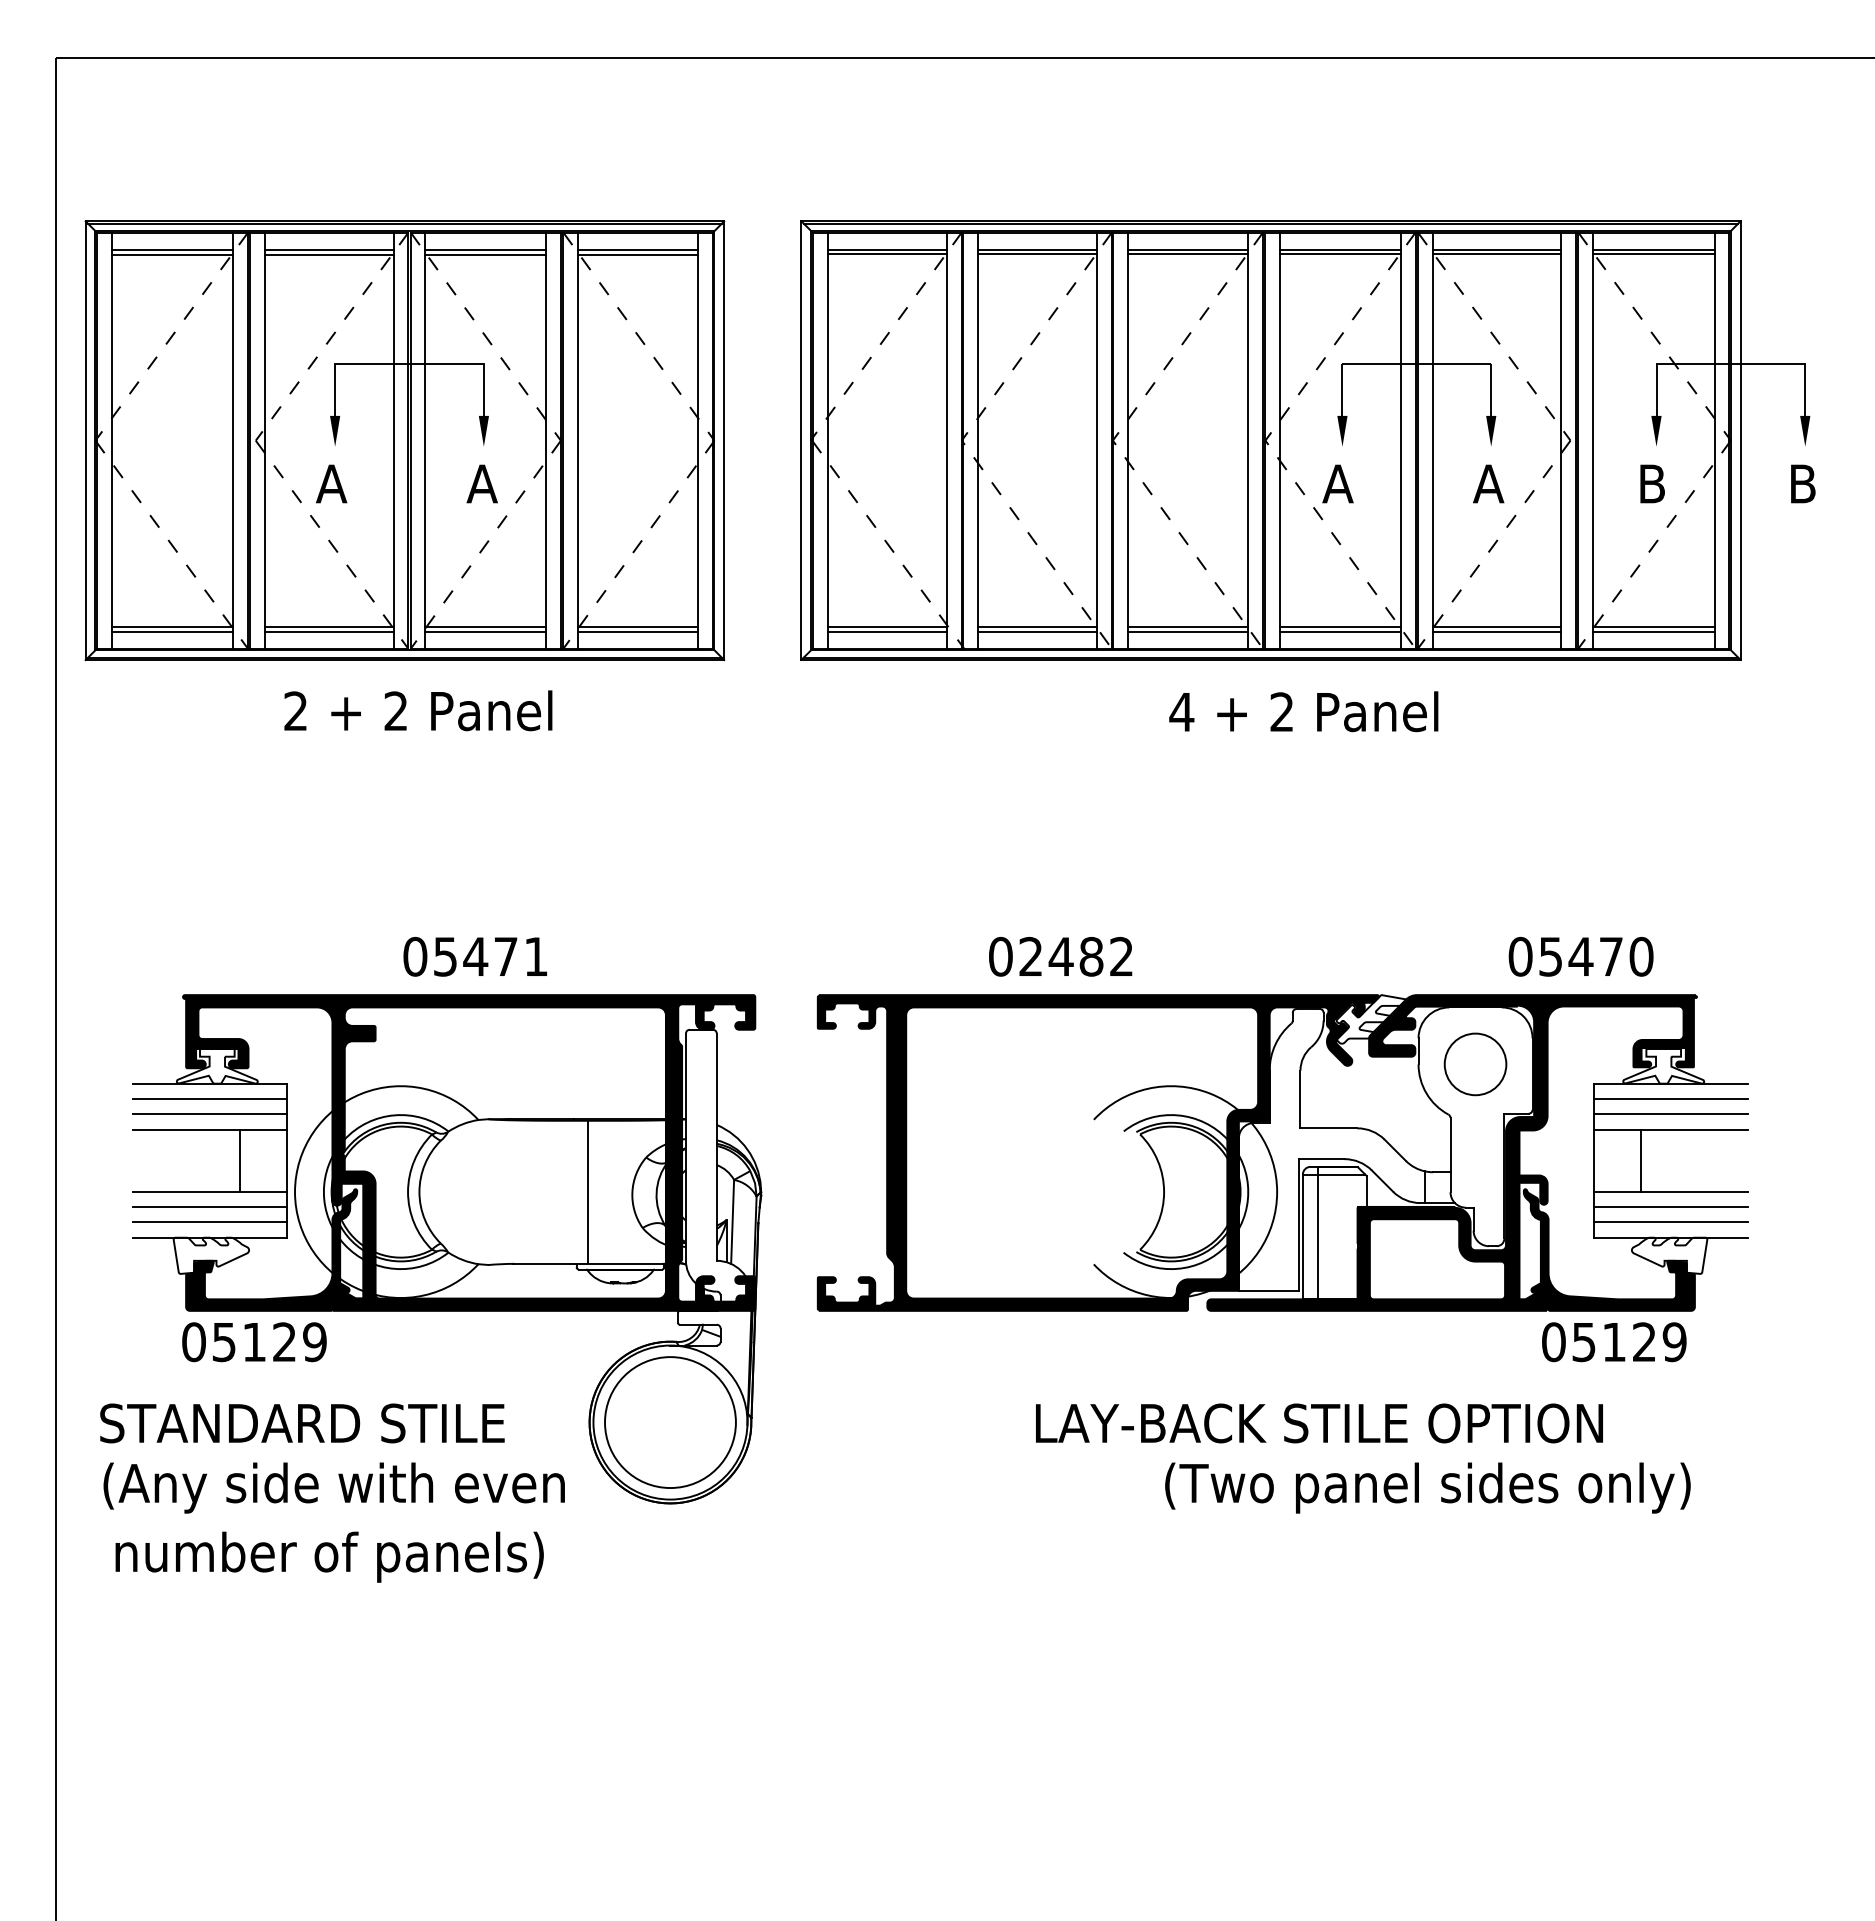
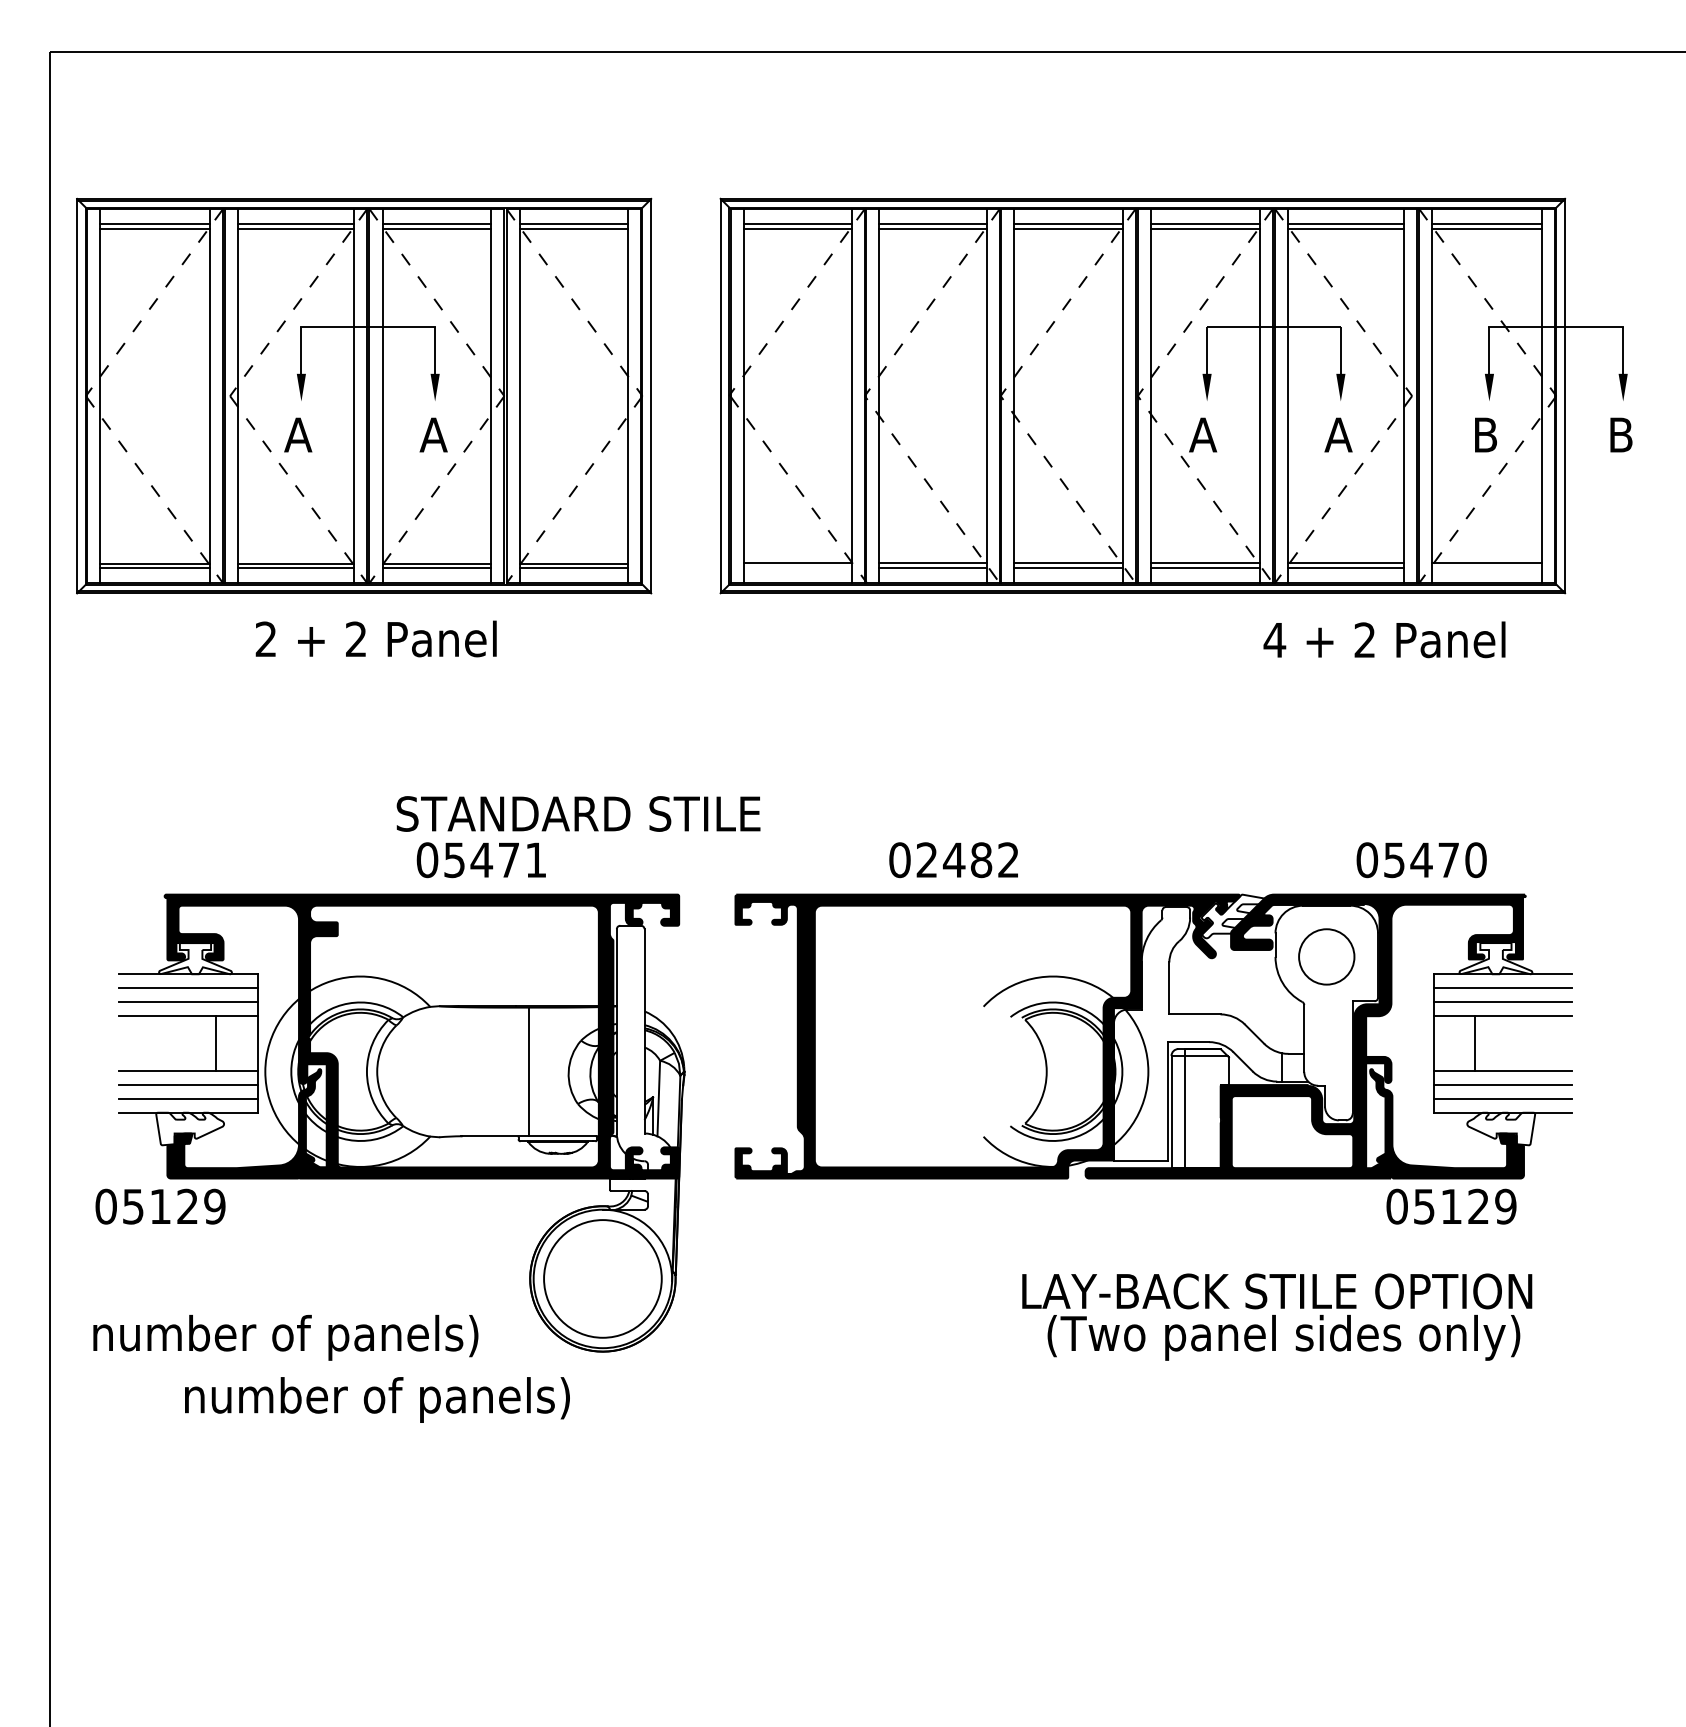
line: (887, 631) -> (798, 567), removed
line: (1653, 631) -> (1486, 567), removed
text: (1303, 711) -> (1384, 639), moved
text: (474, 956) -> (480, 859), moved
text: (254, 1342) -> (160, 1206), moved
text: (302, 1423) -> (578, 814), moved
text: (1319, 1423) -> (1277, 1291), moved
text: (333, 1487) -> (299, 1337), (Any side with even -> number of panels)
text: (329, 1556) -> (377, 1399), moved

